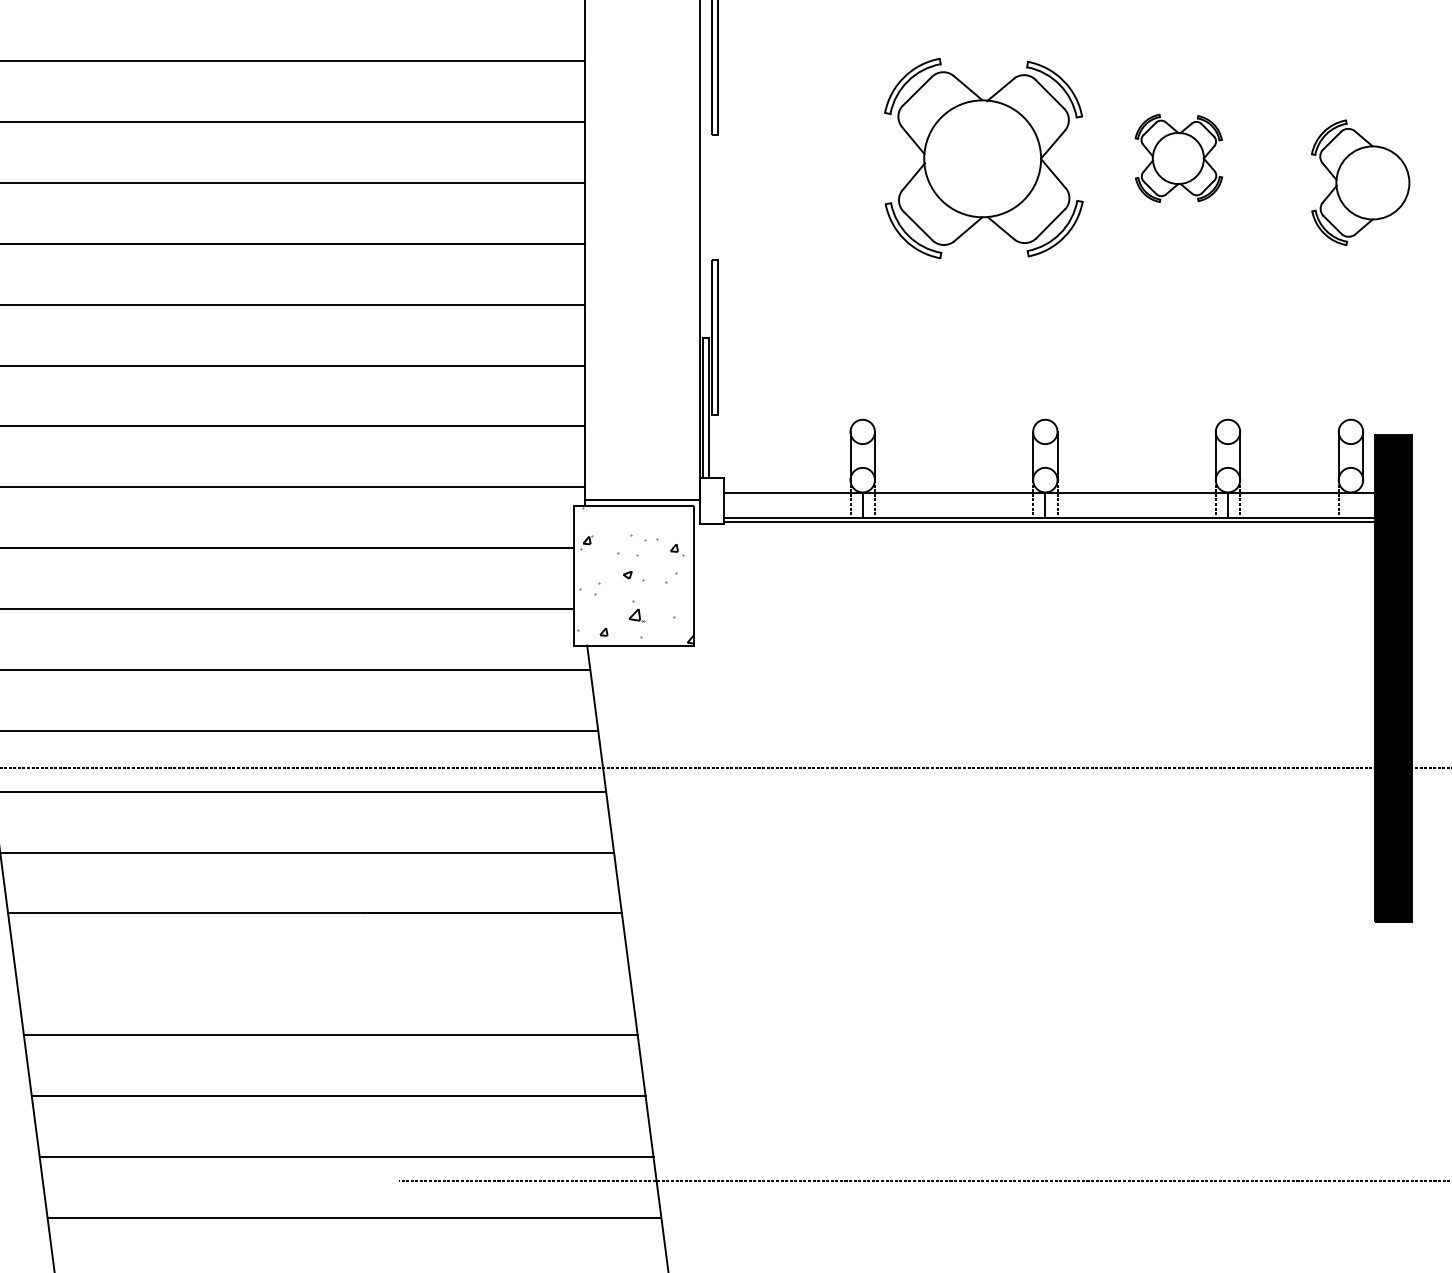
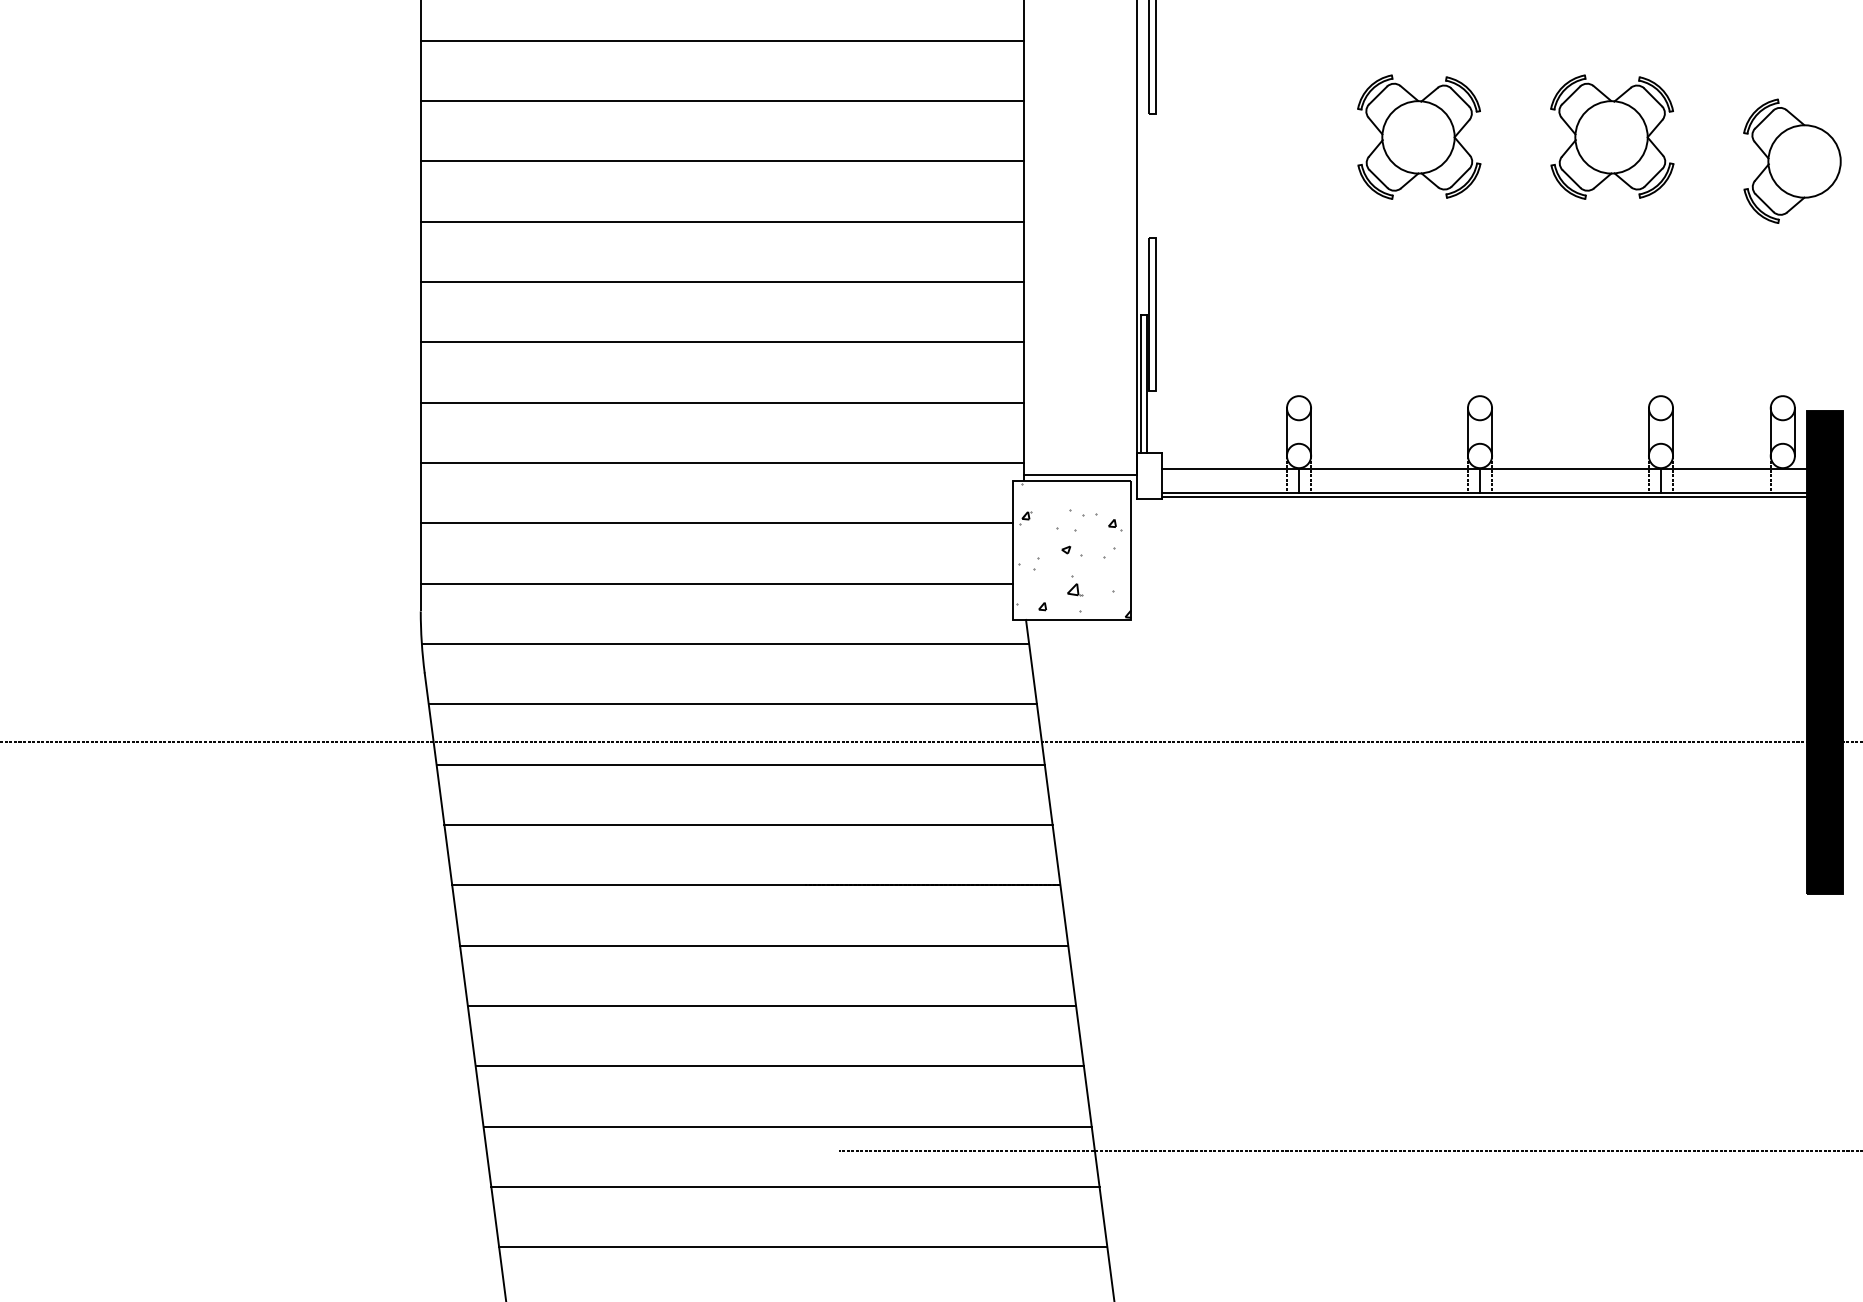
part: (984, 157) -> (1419, 136), size x0.62
part: (1179, 157) -> (1612, 136), size x1.43
line: (322, 974) -> (763, 945), added

